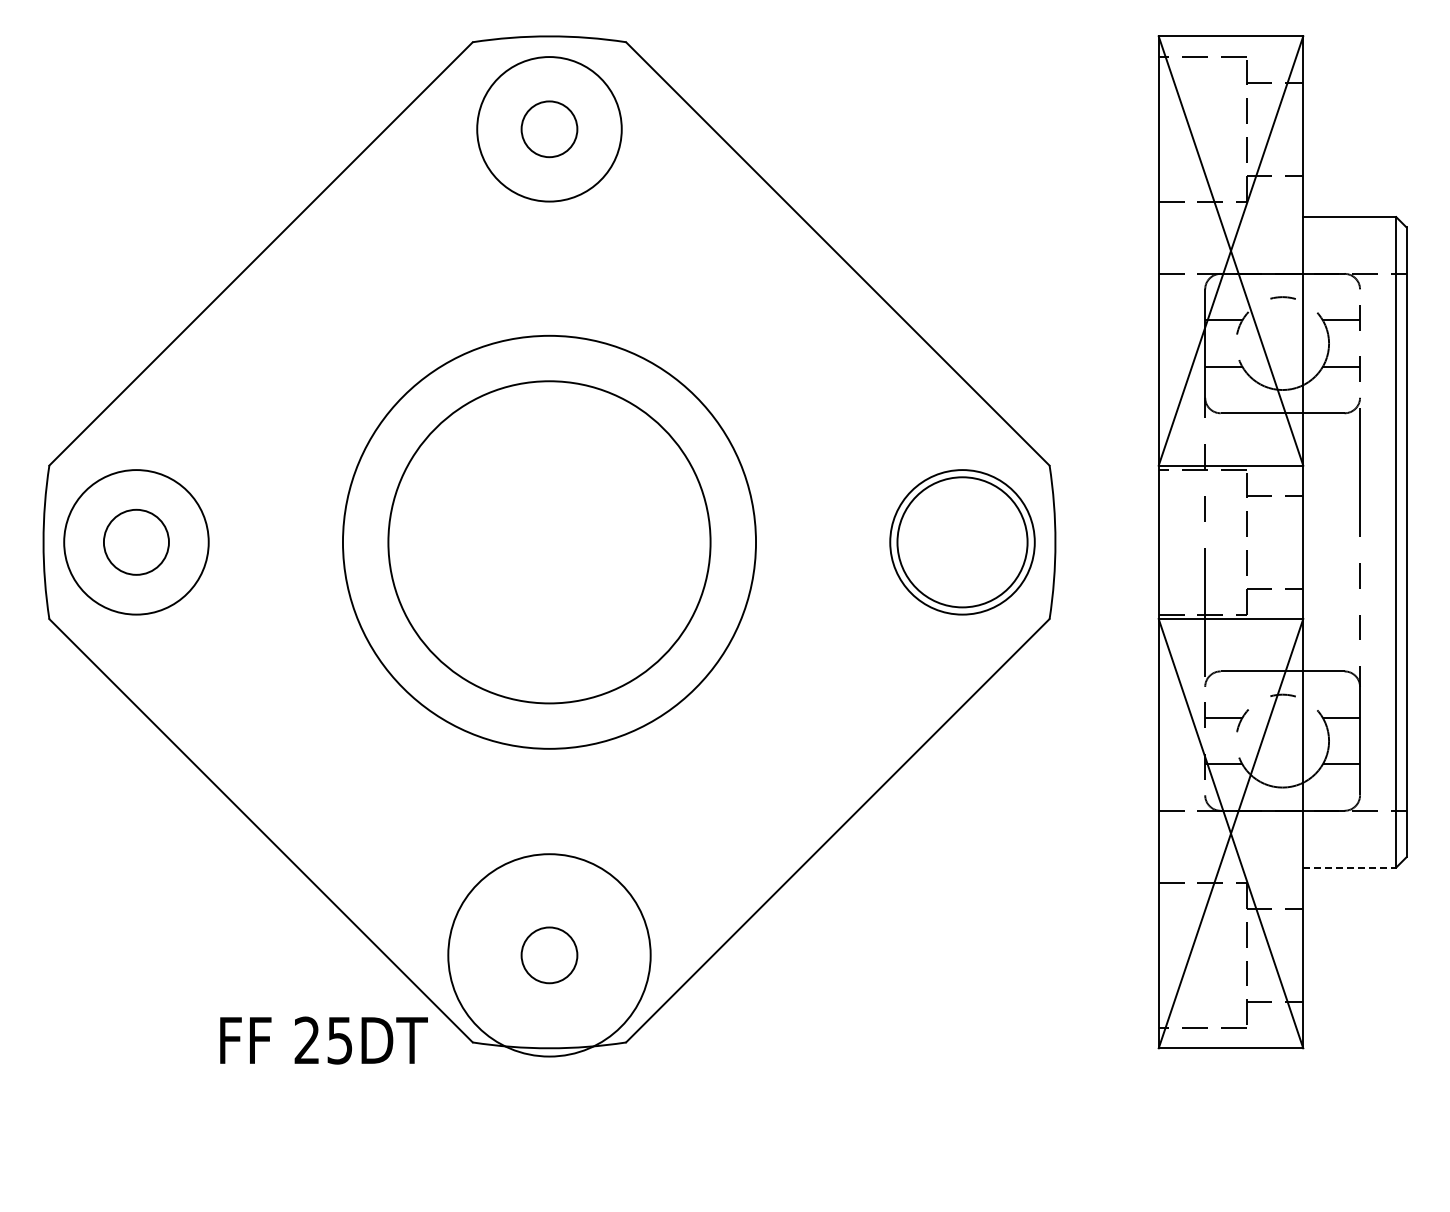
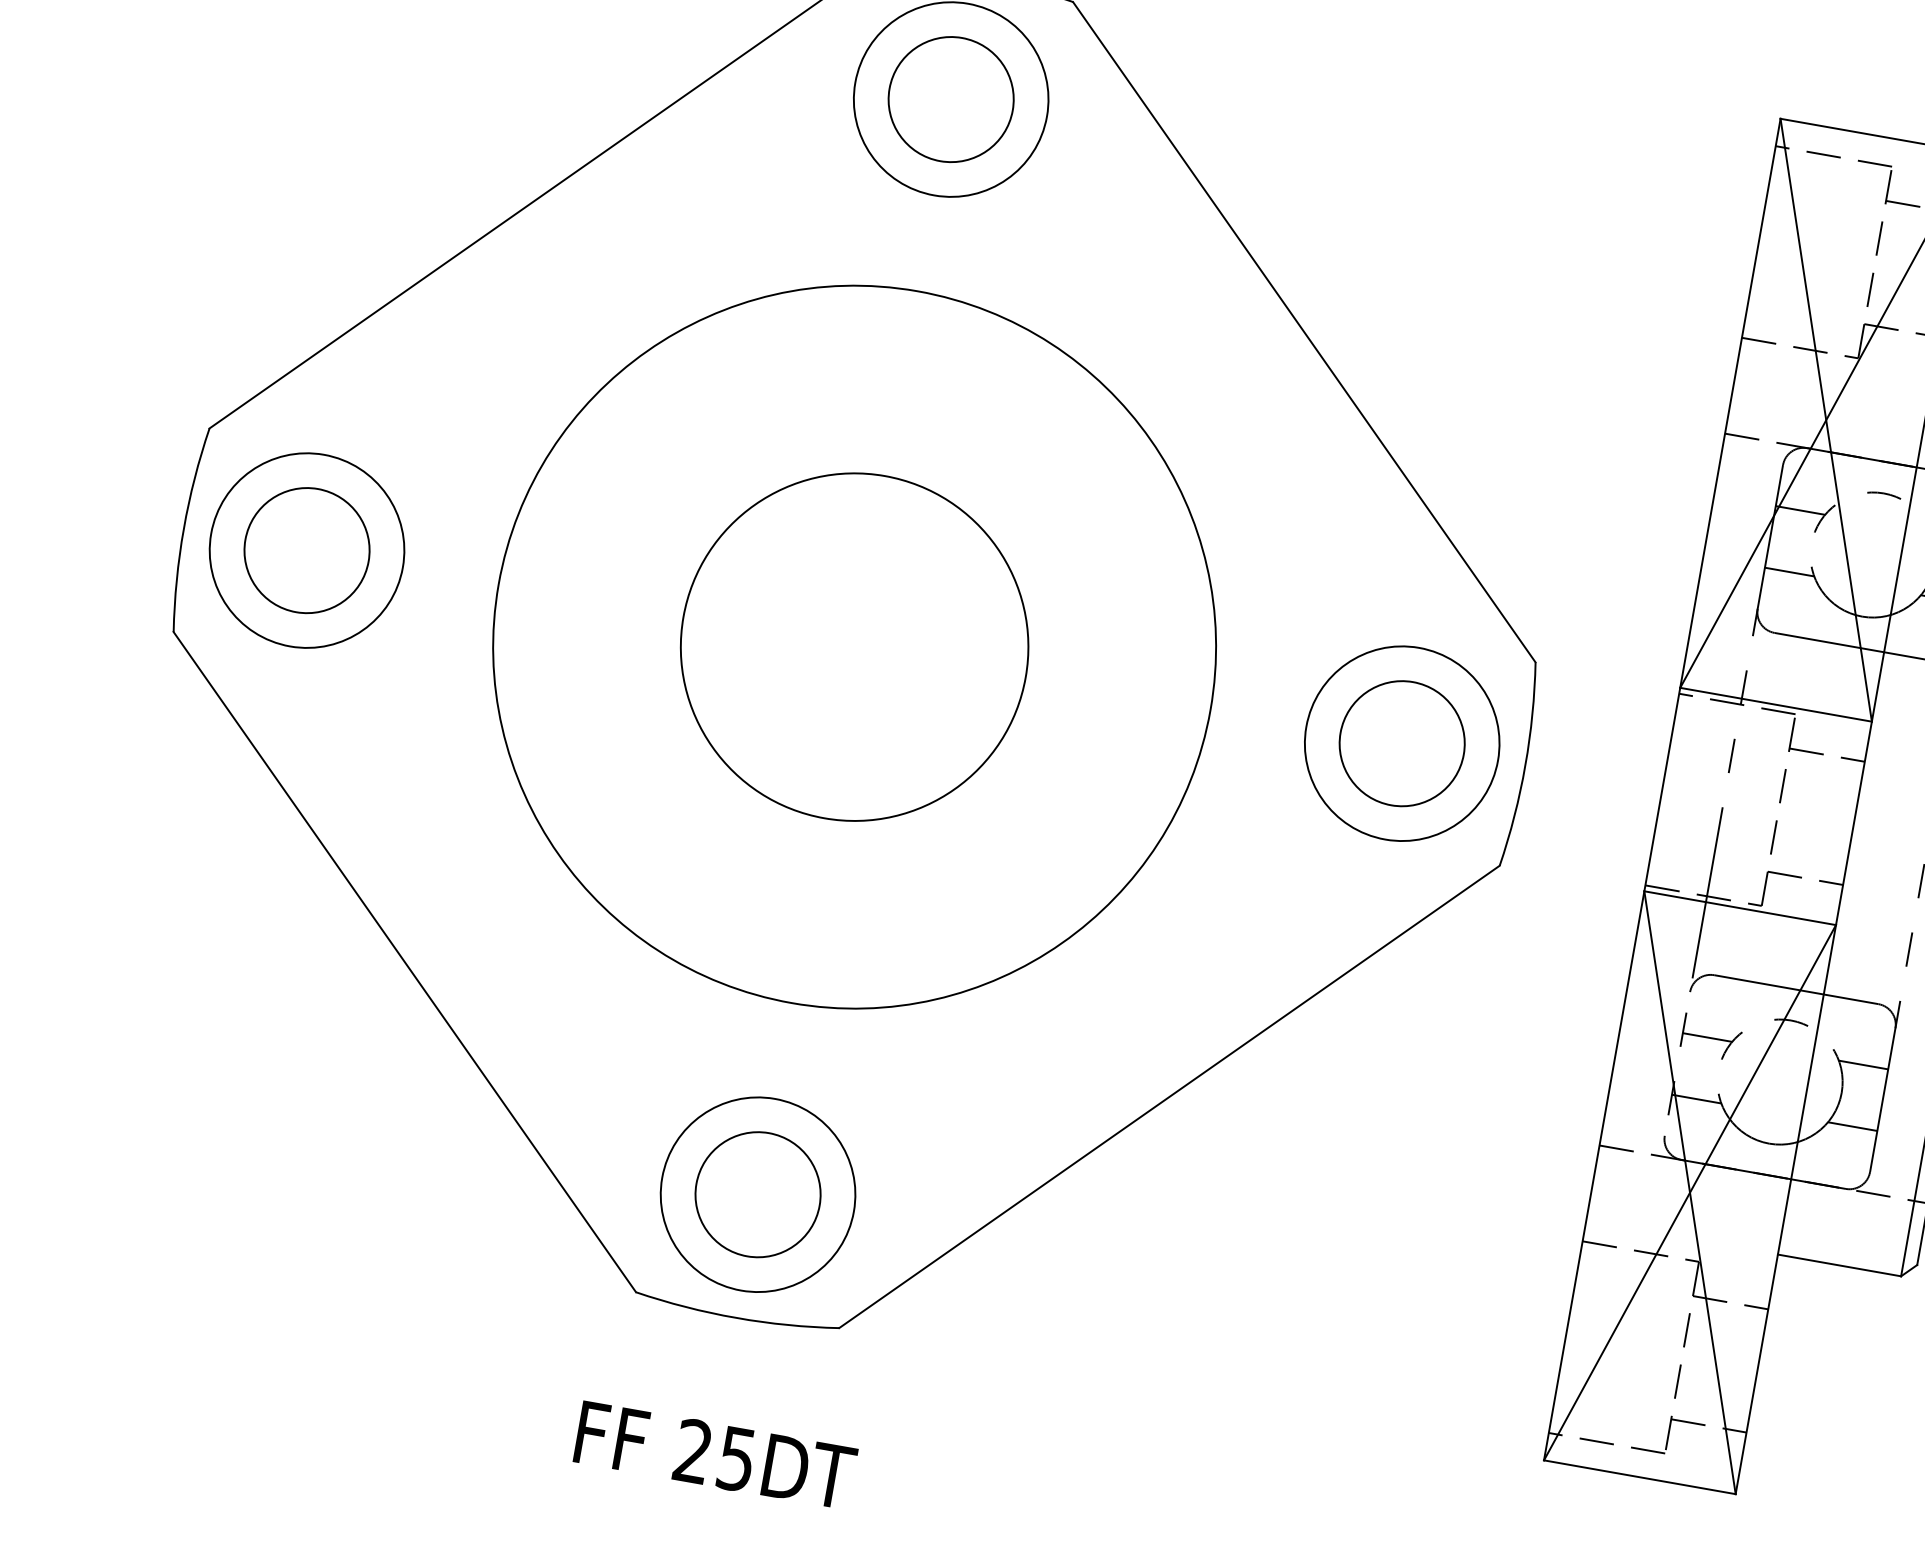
circle: (549, 128) -> (951, 98), size x1.67
circle: (136, 541) -> (307, 549), size x1.43
circle: (549, 541) -> (854, 646), size x1.67
circle: (962, 541) -> (1402, 742), size x0.71
circle: (549, 542) -> (854, 647), size x0.62
line: (1350, 867) -> (1840, 1265), dashed -> solid
circle: (549, 954) -> (758, 1193), size x1.67
circle: (549, 955) -> (758, 1194), size x0.71
text: (323, 1040) -> (714, 1455), moved

